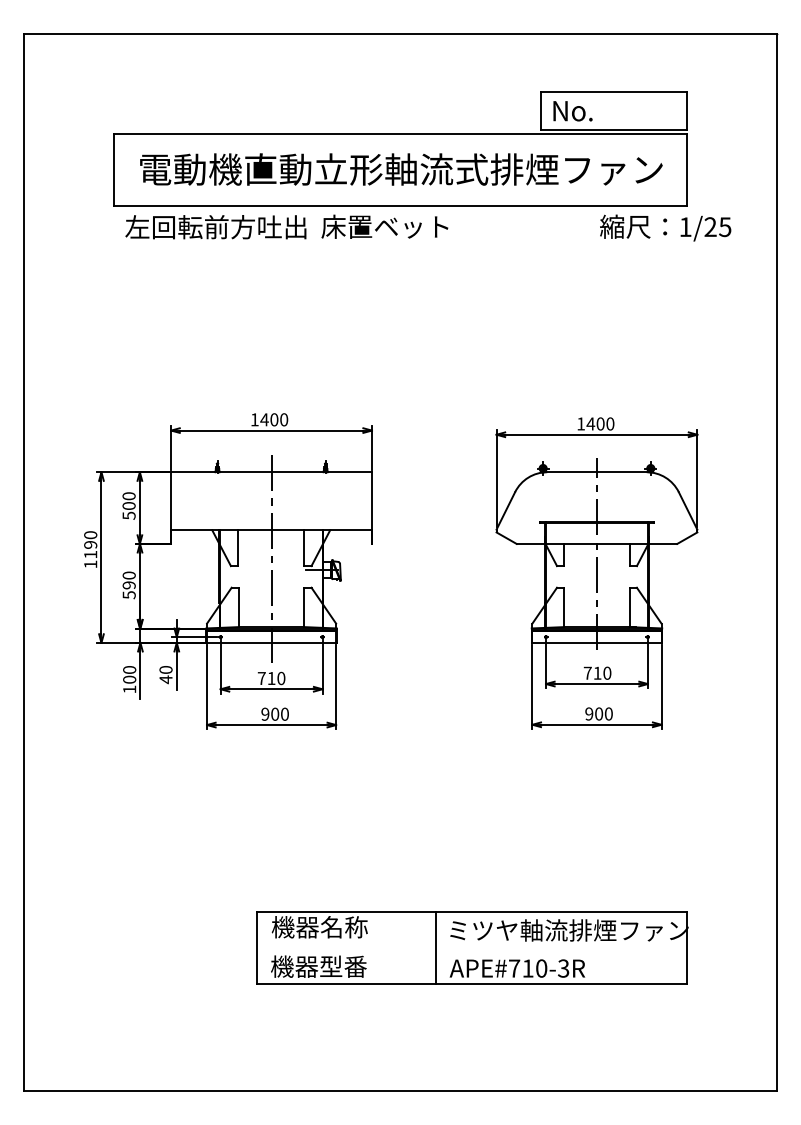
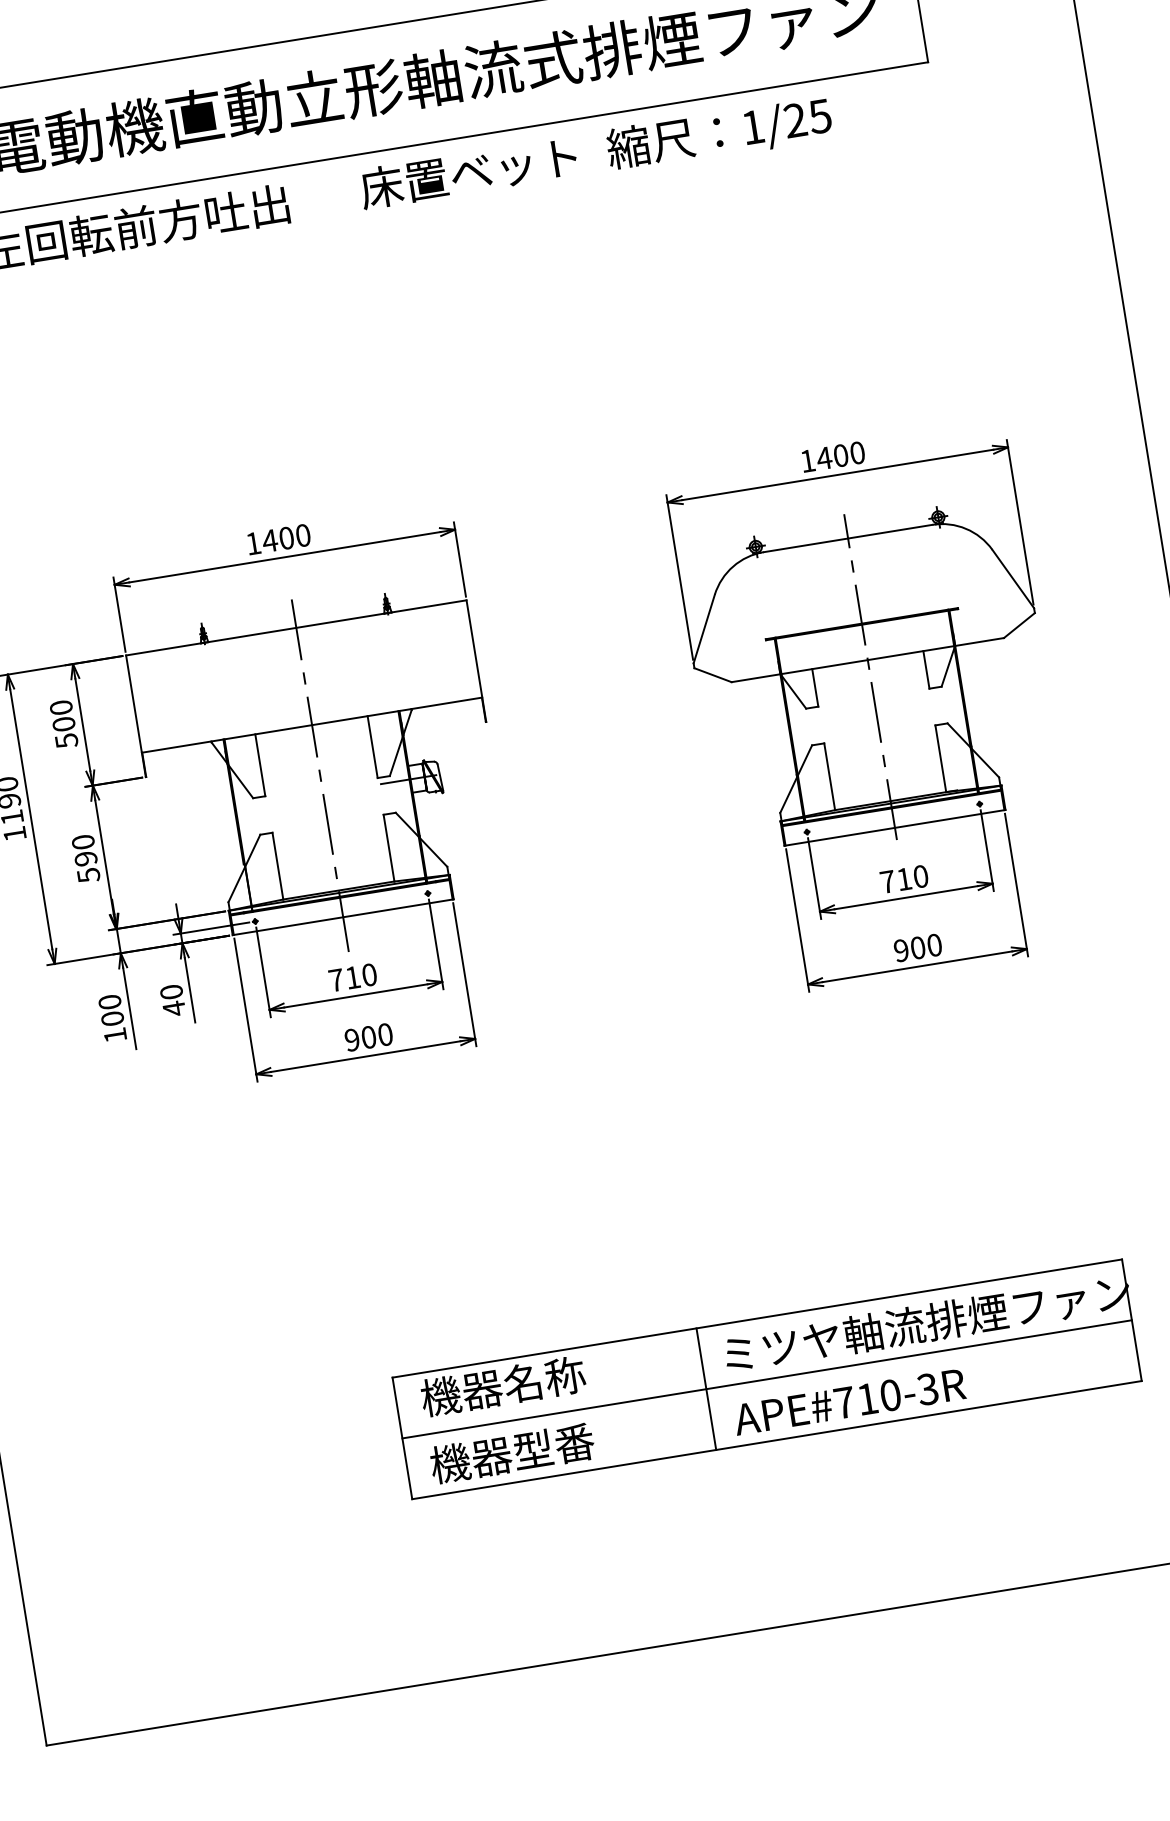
text: (384, 226) -> (467, 172), moved
text: (665, 227) -> (719, 133), moved
line: (472, 947) -> (767, 1378), added

